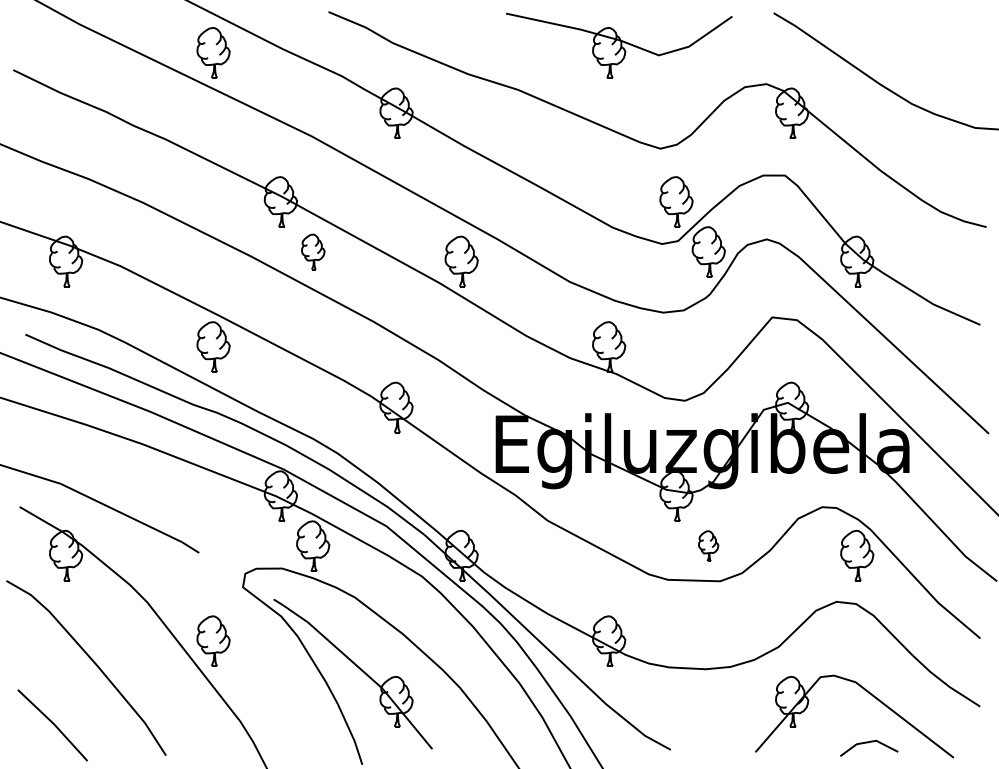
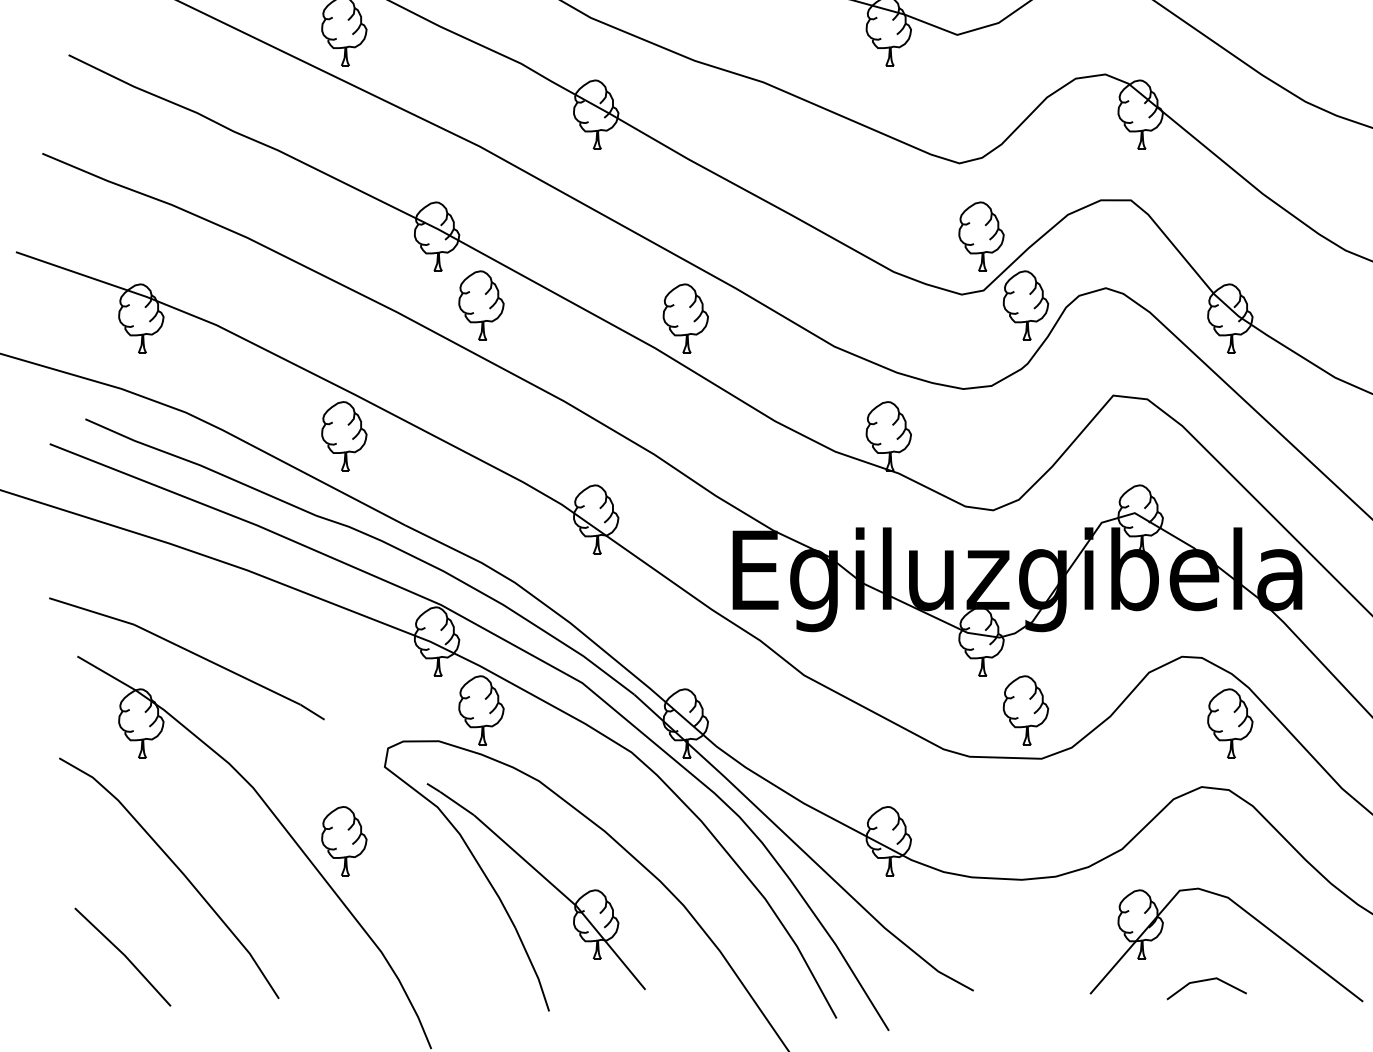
part: (313, 251) -> (481, 304), size x1.43
part: (708, 545) -> (1025, 709), size x1.67
line: (868, 743) -> (1205, 982), moved

